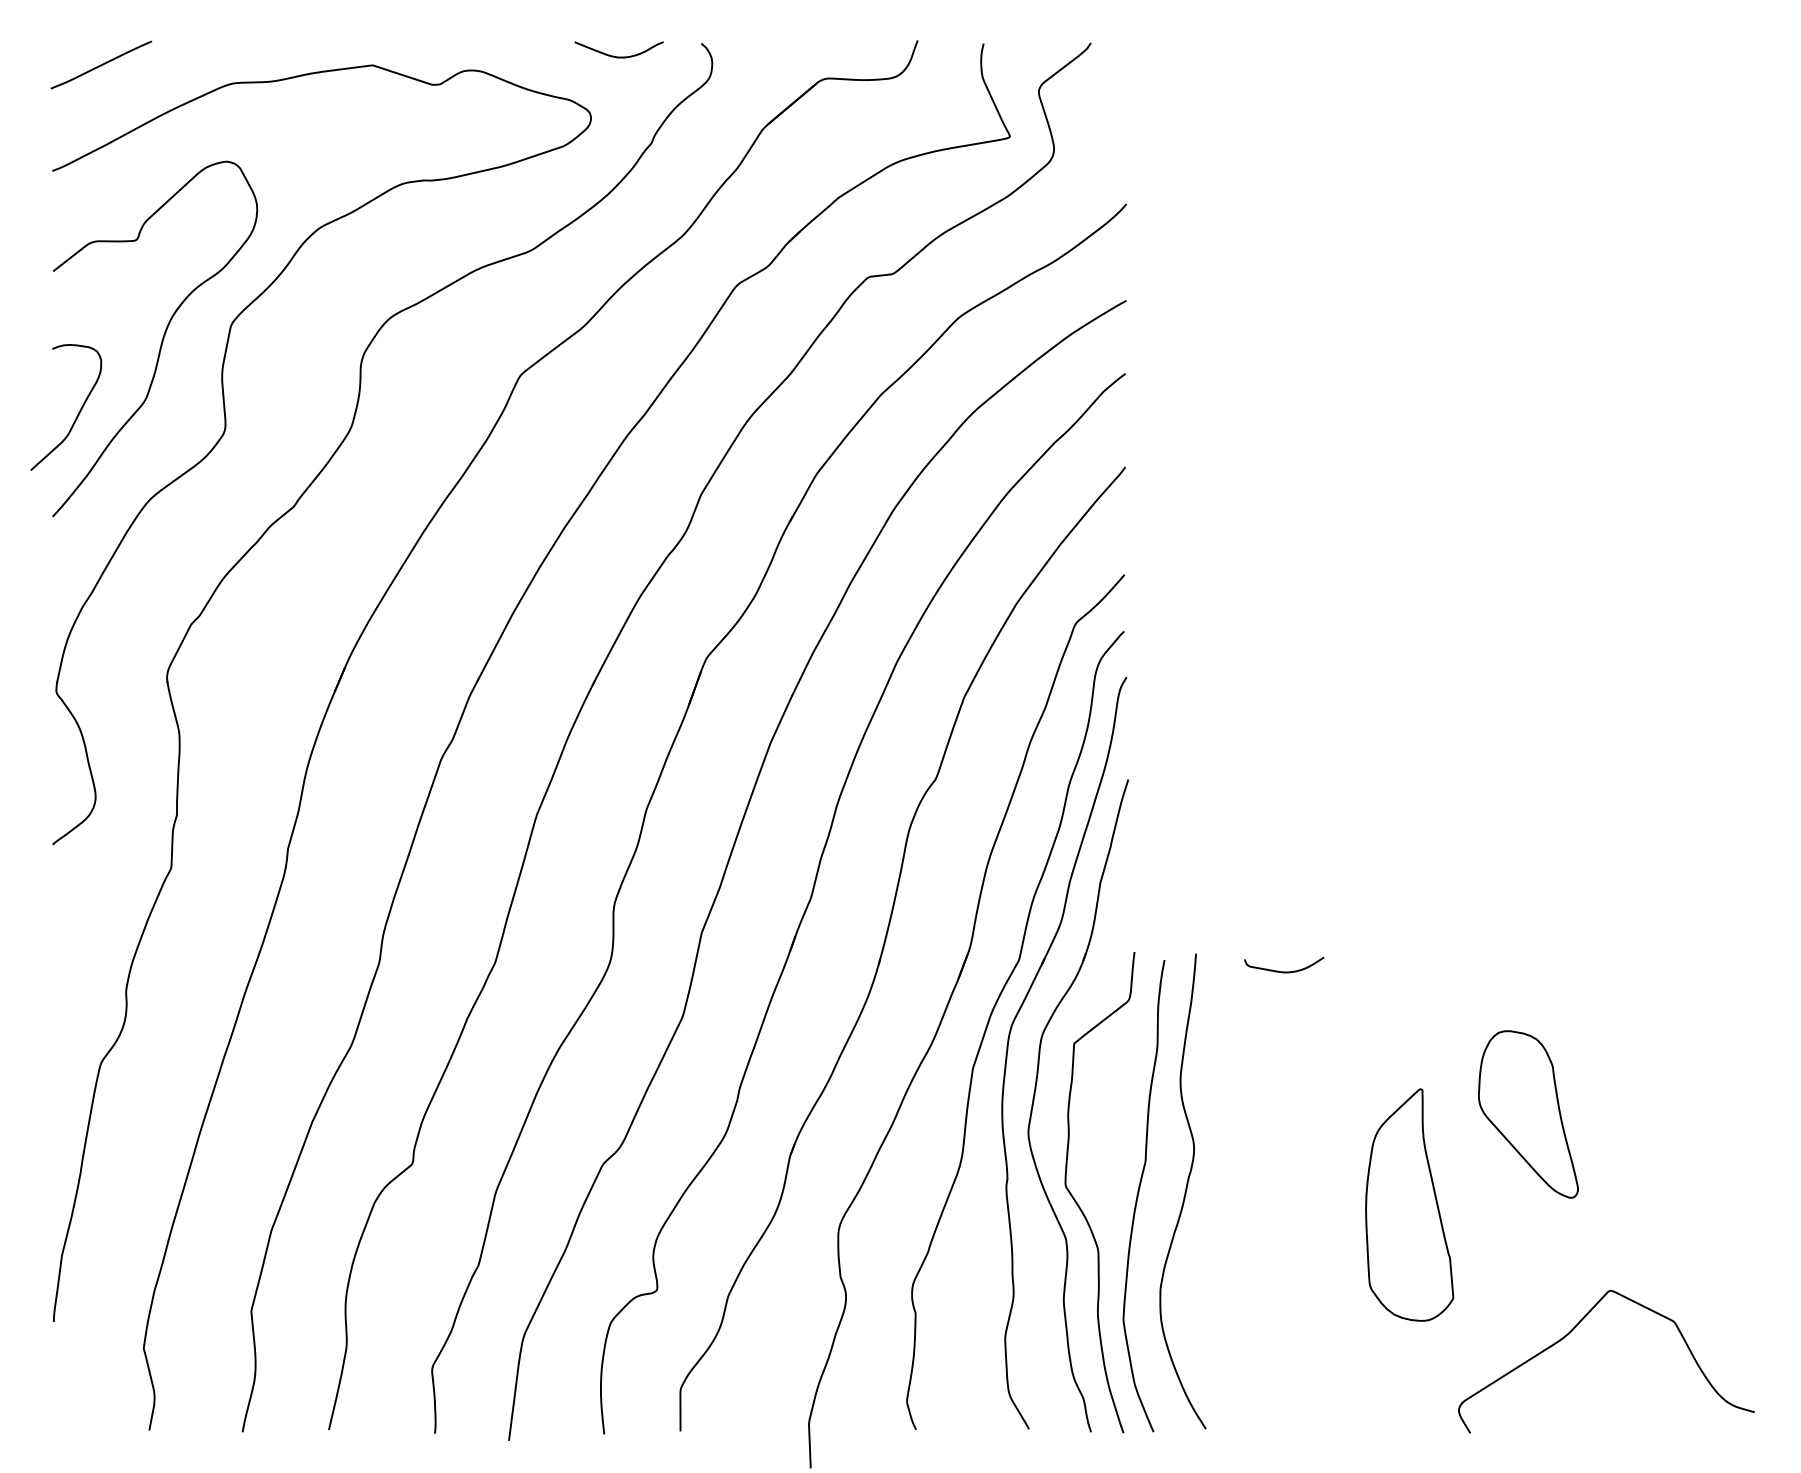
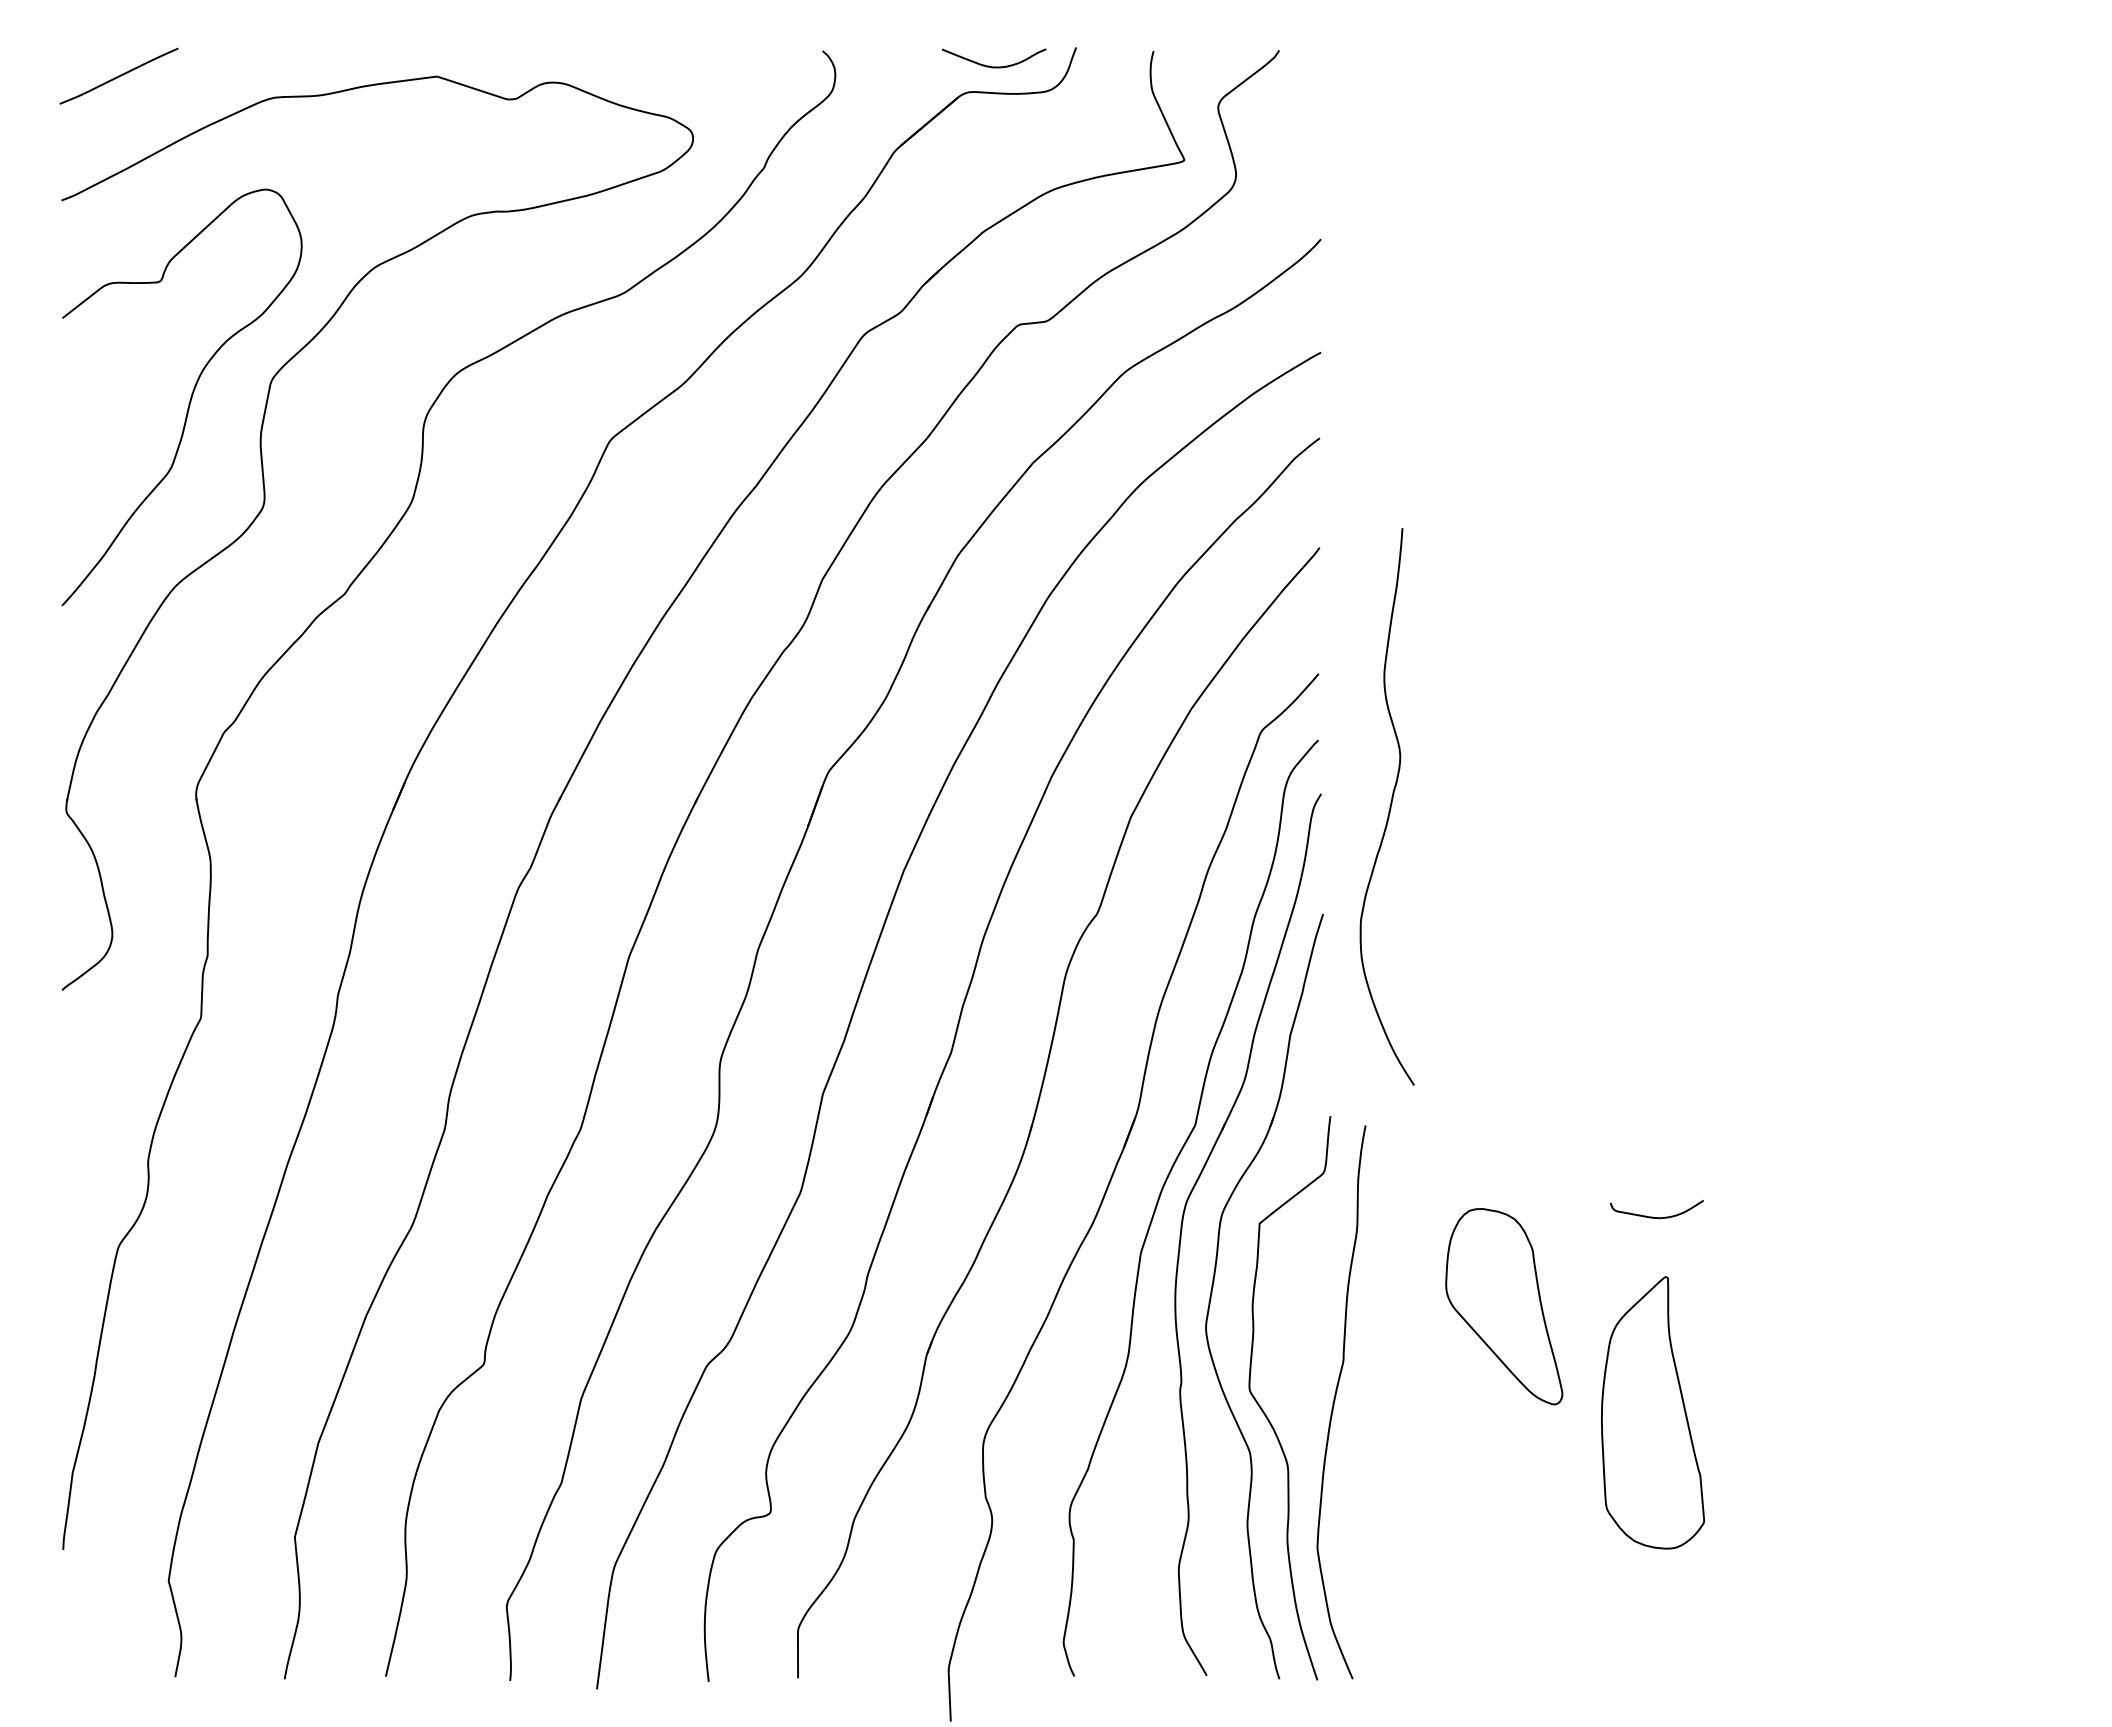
curve: (619, 56) -> (994, 66), moved
curve: (77, 414) -> (91, 485), removed
curve: (1281, 971) -> (1653, 1216), moved
part: (1528, 1114) -> (1504, 1306), moved
curve: (1184, 1191) -> (1389, 806), moved
curve: (1573, 1329) -> (1845, 1558), removed

